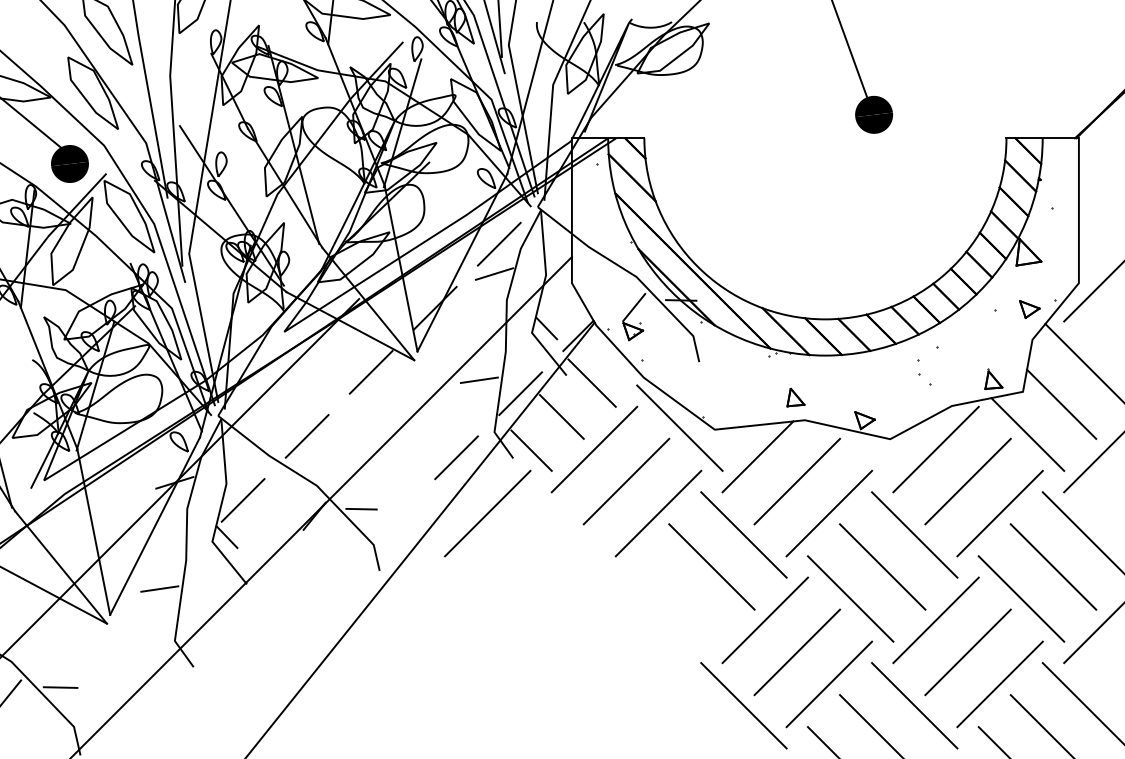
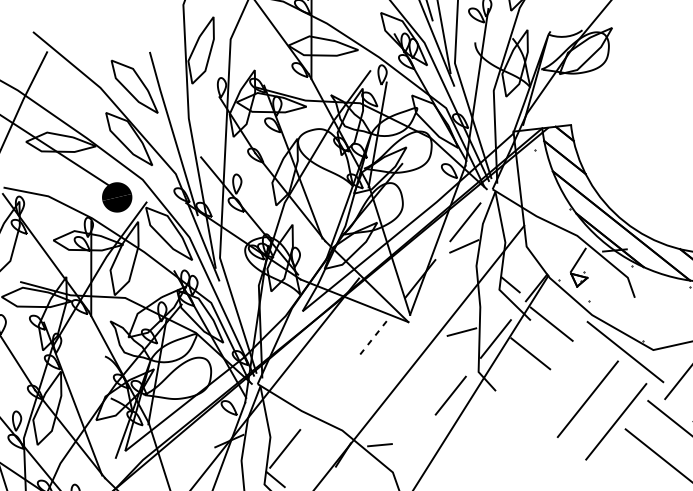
line: (371, 371) -> (375, 334), solid -> dashed
line: (306, 436) -> (329, 392), removed
line: (594, 449) -> (559, 376), removed
line: (531, 450) -> (509, 383), removed
line: (487, 513) -> (480, 437), removed

